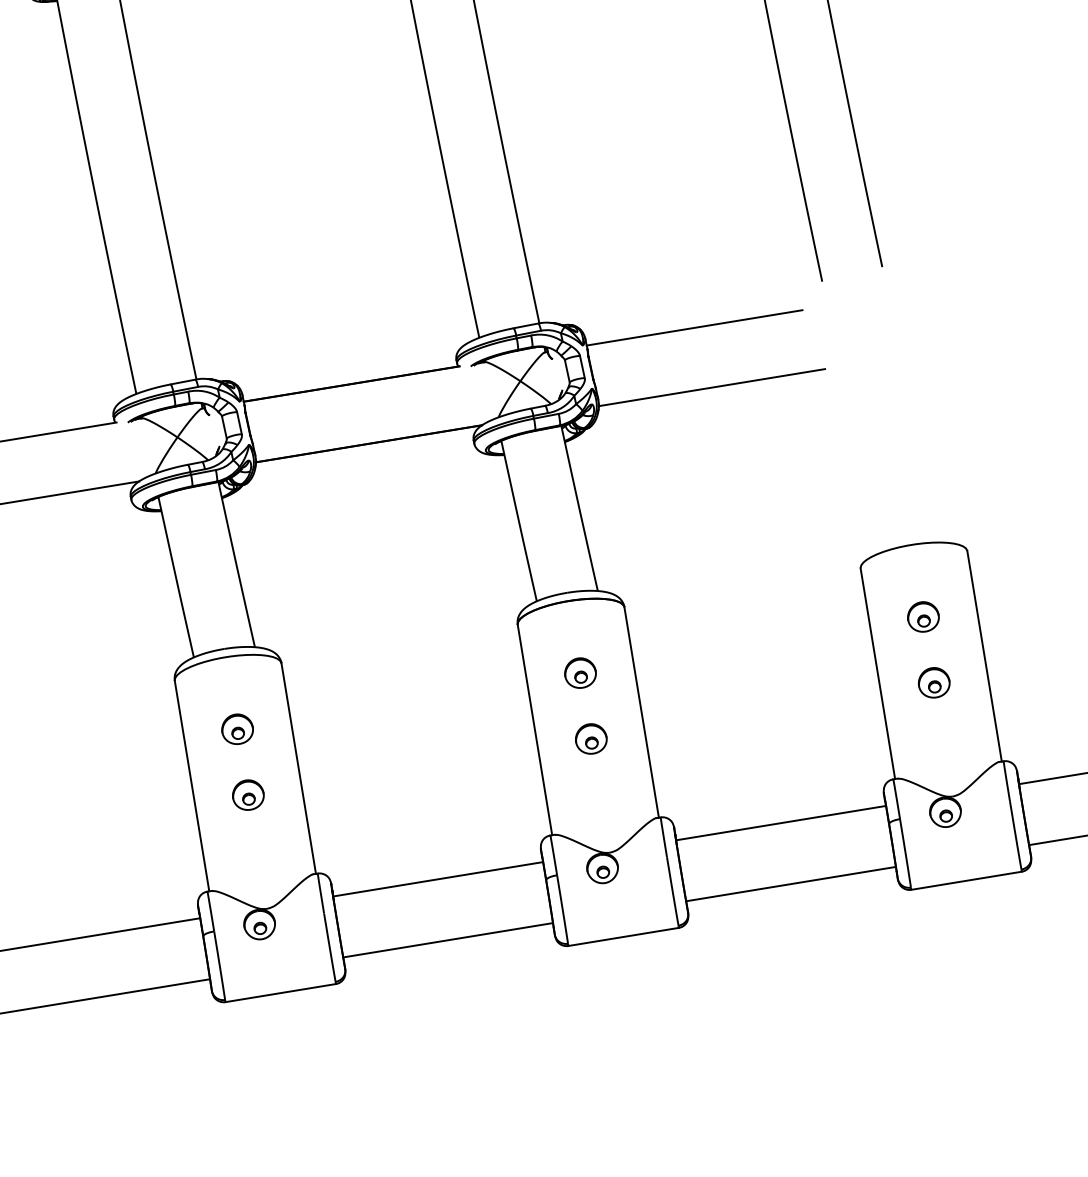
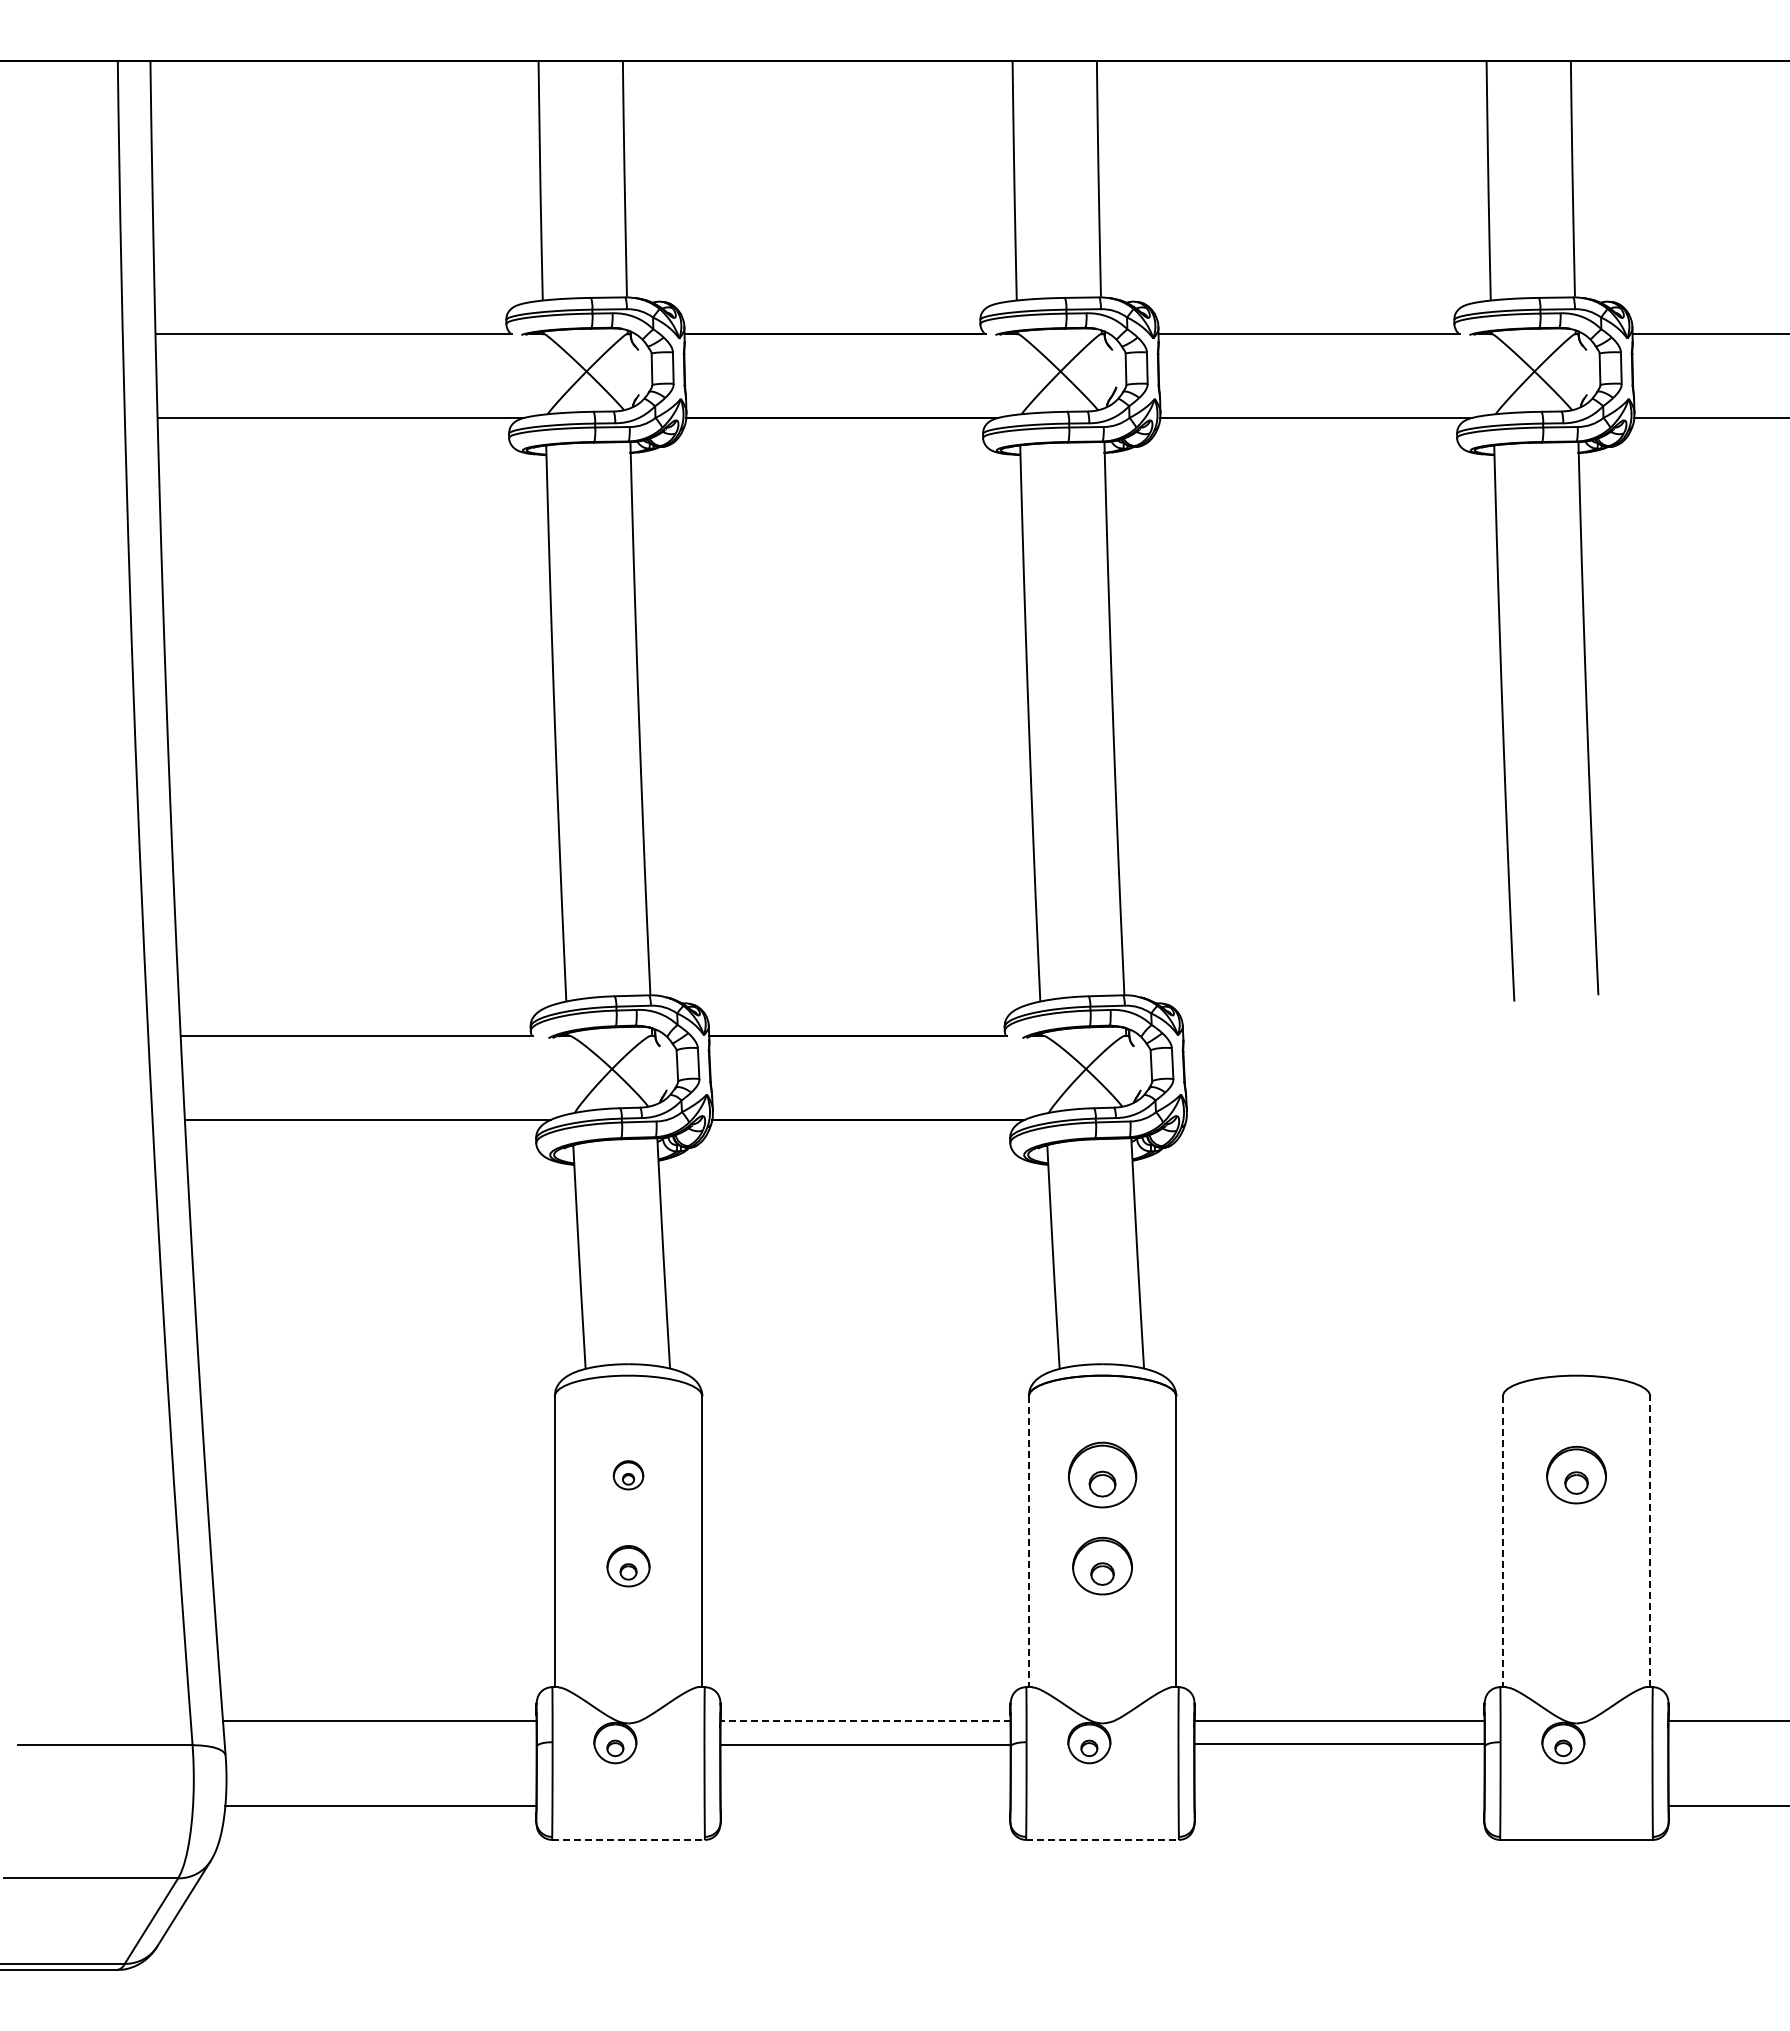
line: (694, 327) -> (1332, 1035), removed
line: (711, 387) -> (1342, 1119), removed
part: (923, 617) -> (1576, 1475), size x1.4
line: (984, 656) -> (1650, 1541), solid -> dashed
part: (580, 673) -> (1102, 1475), size x1.6
line: (877, 674) -> (1502, 1542), solid -> dashed
part: (934, 682) -> (1576, 1566), removed
part: (237, 729) -> (628, 1475), size x0.7
line: (534, 730) -> (1028, 1542), solid -> dashed
part: (591, 739) -> (1102, 1566), size x1.4
line: (438, 879) -> (865, 1721), solid -> dashed
line: (790, 883) -> (1339, 1743), moved
line: (624, 936) -> (1103, 1839), solid -> dashed
line: (448, 940) -> (865, 1744), moved
line: (281, 992) -> (629, 1839), solid -> dashed

